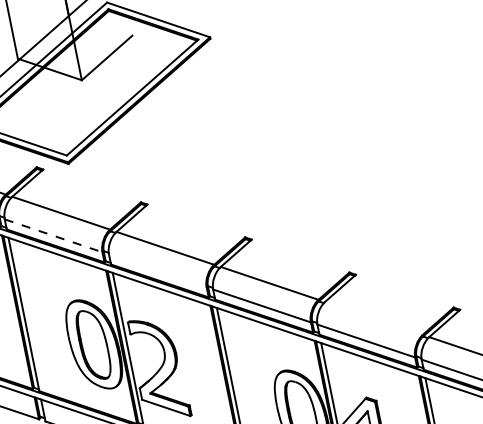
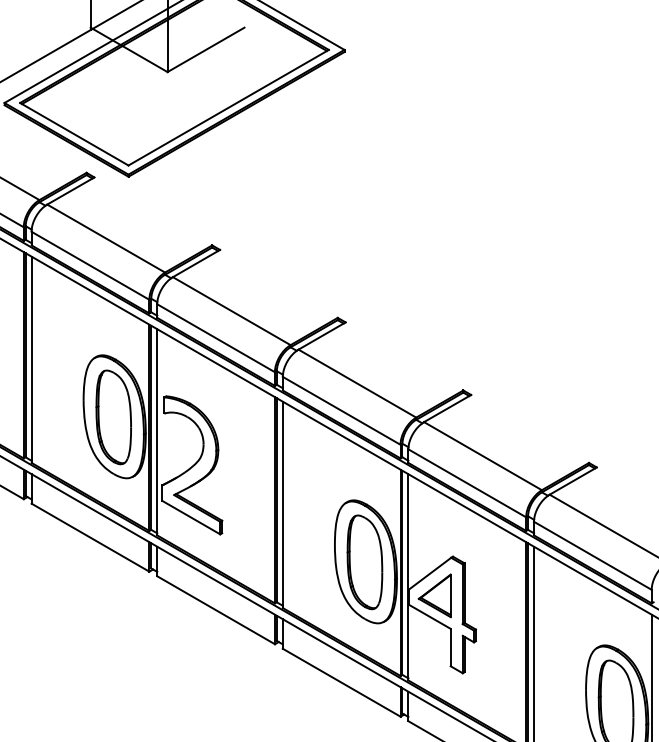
line: (53, 235) -> (90, 265), dashed -> solid
line: (157, 271) -> (215, 338), added
line: (373, 318) -> (482, 456), added

